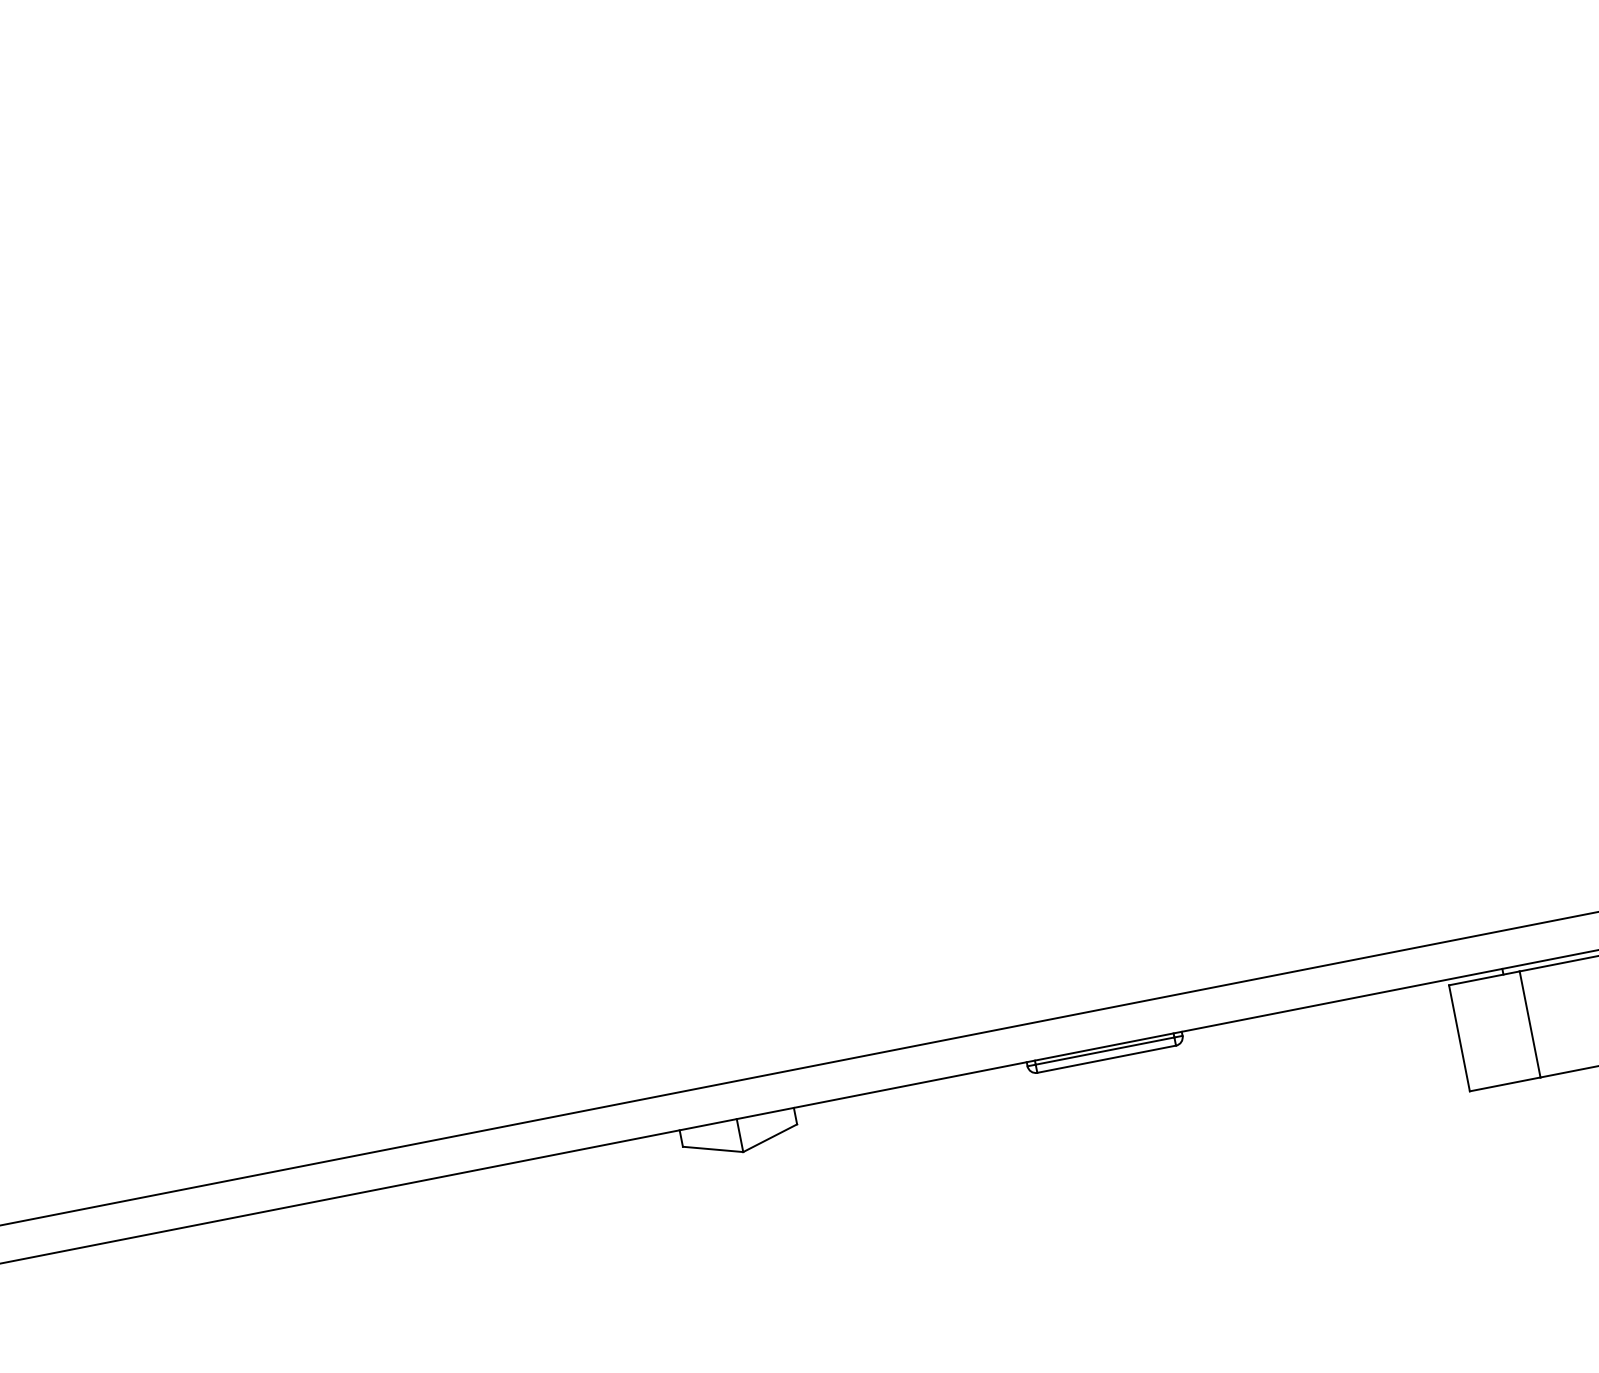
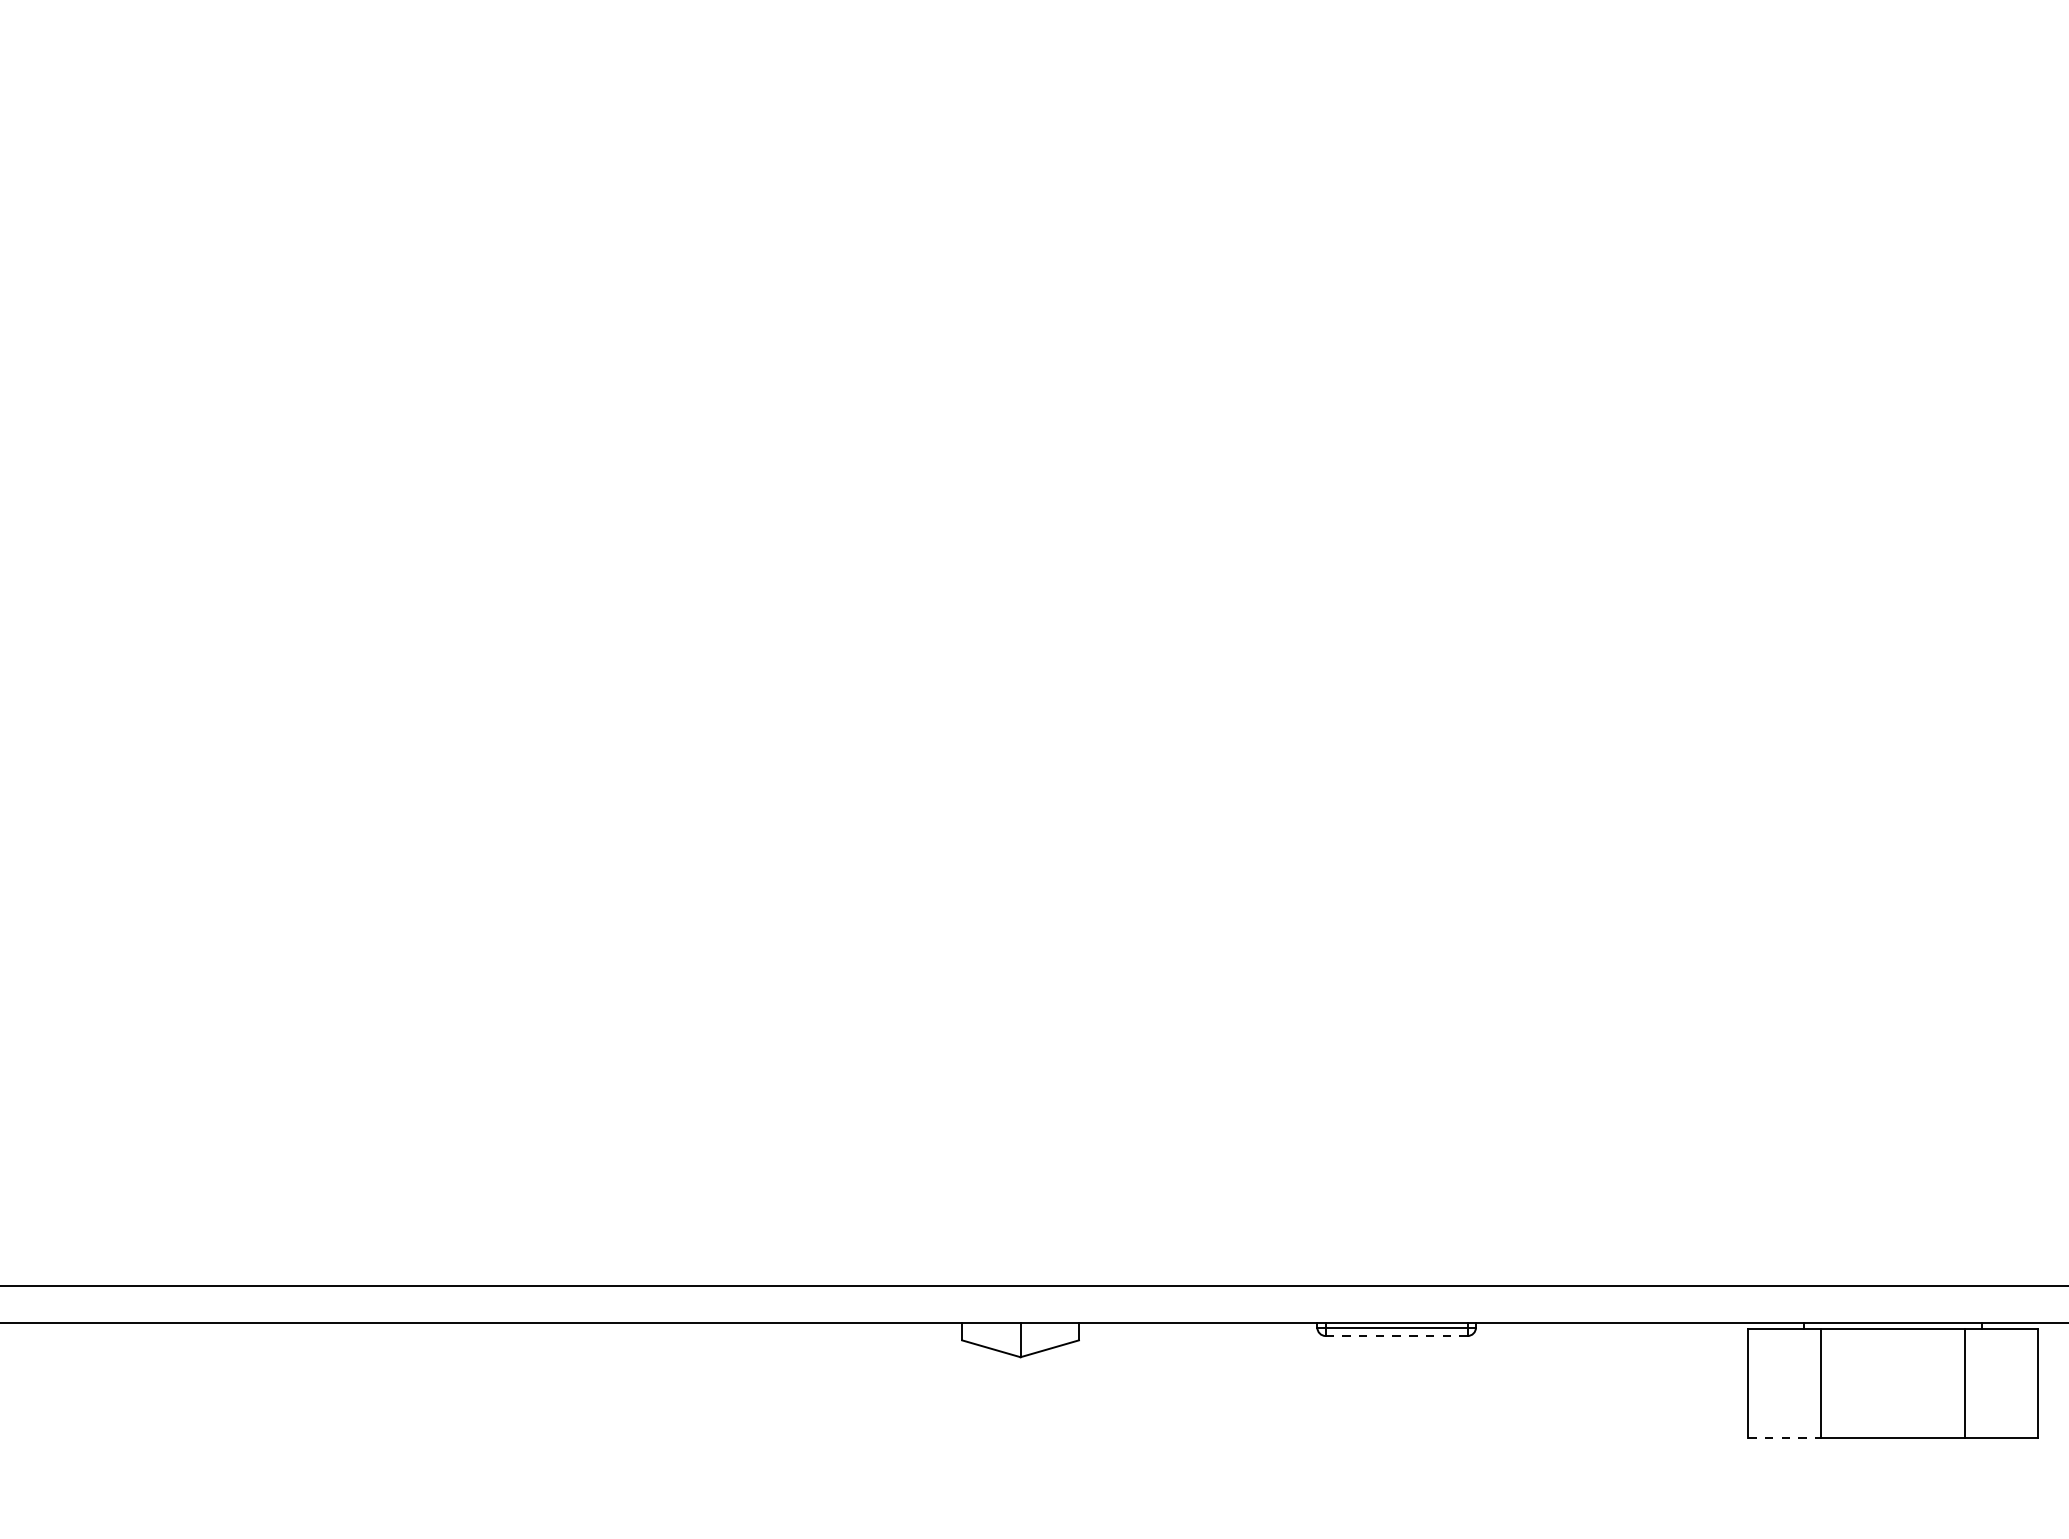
line: (1106, 1059) -> (1396, 1336), solid -> dashed
line: (1506, 1083) -> (1785, 1437), solid -> dashed

